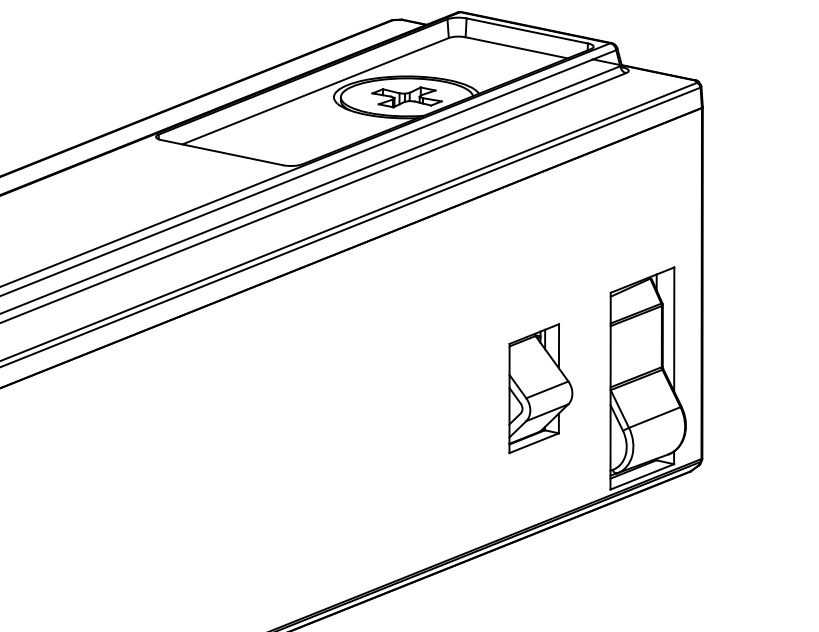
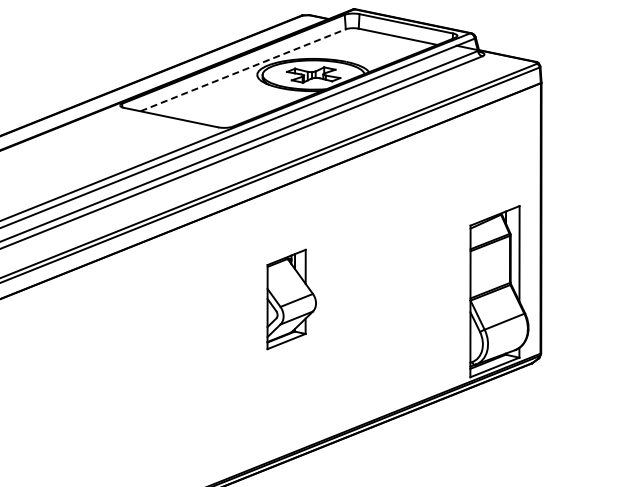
line: (316, 91) -> (243, 70), solid -> dashed
part: (540, 388) -> (291, 299), moved

